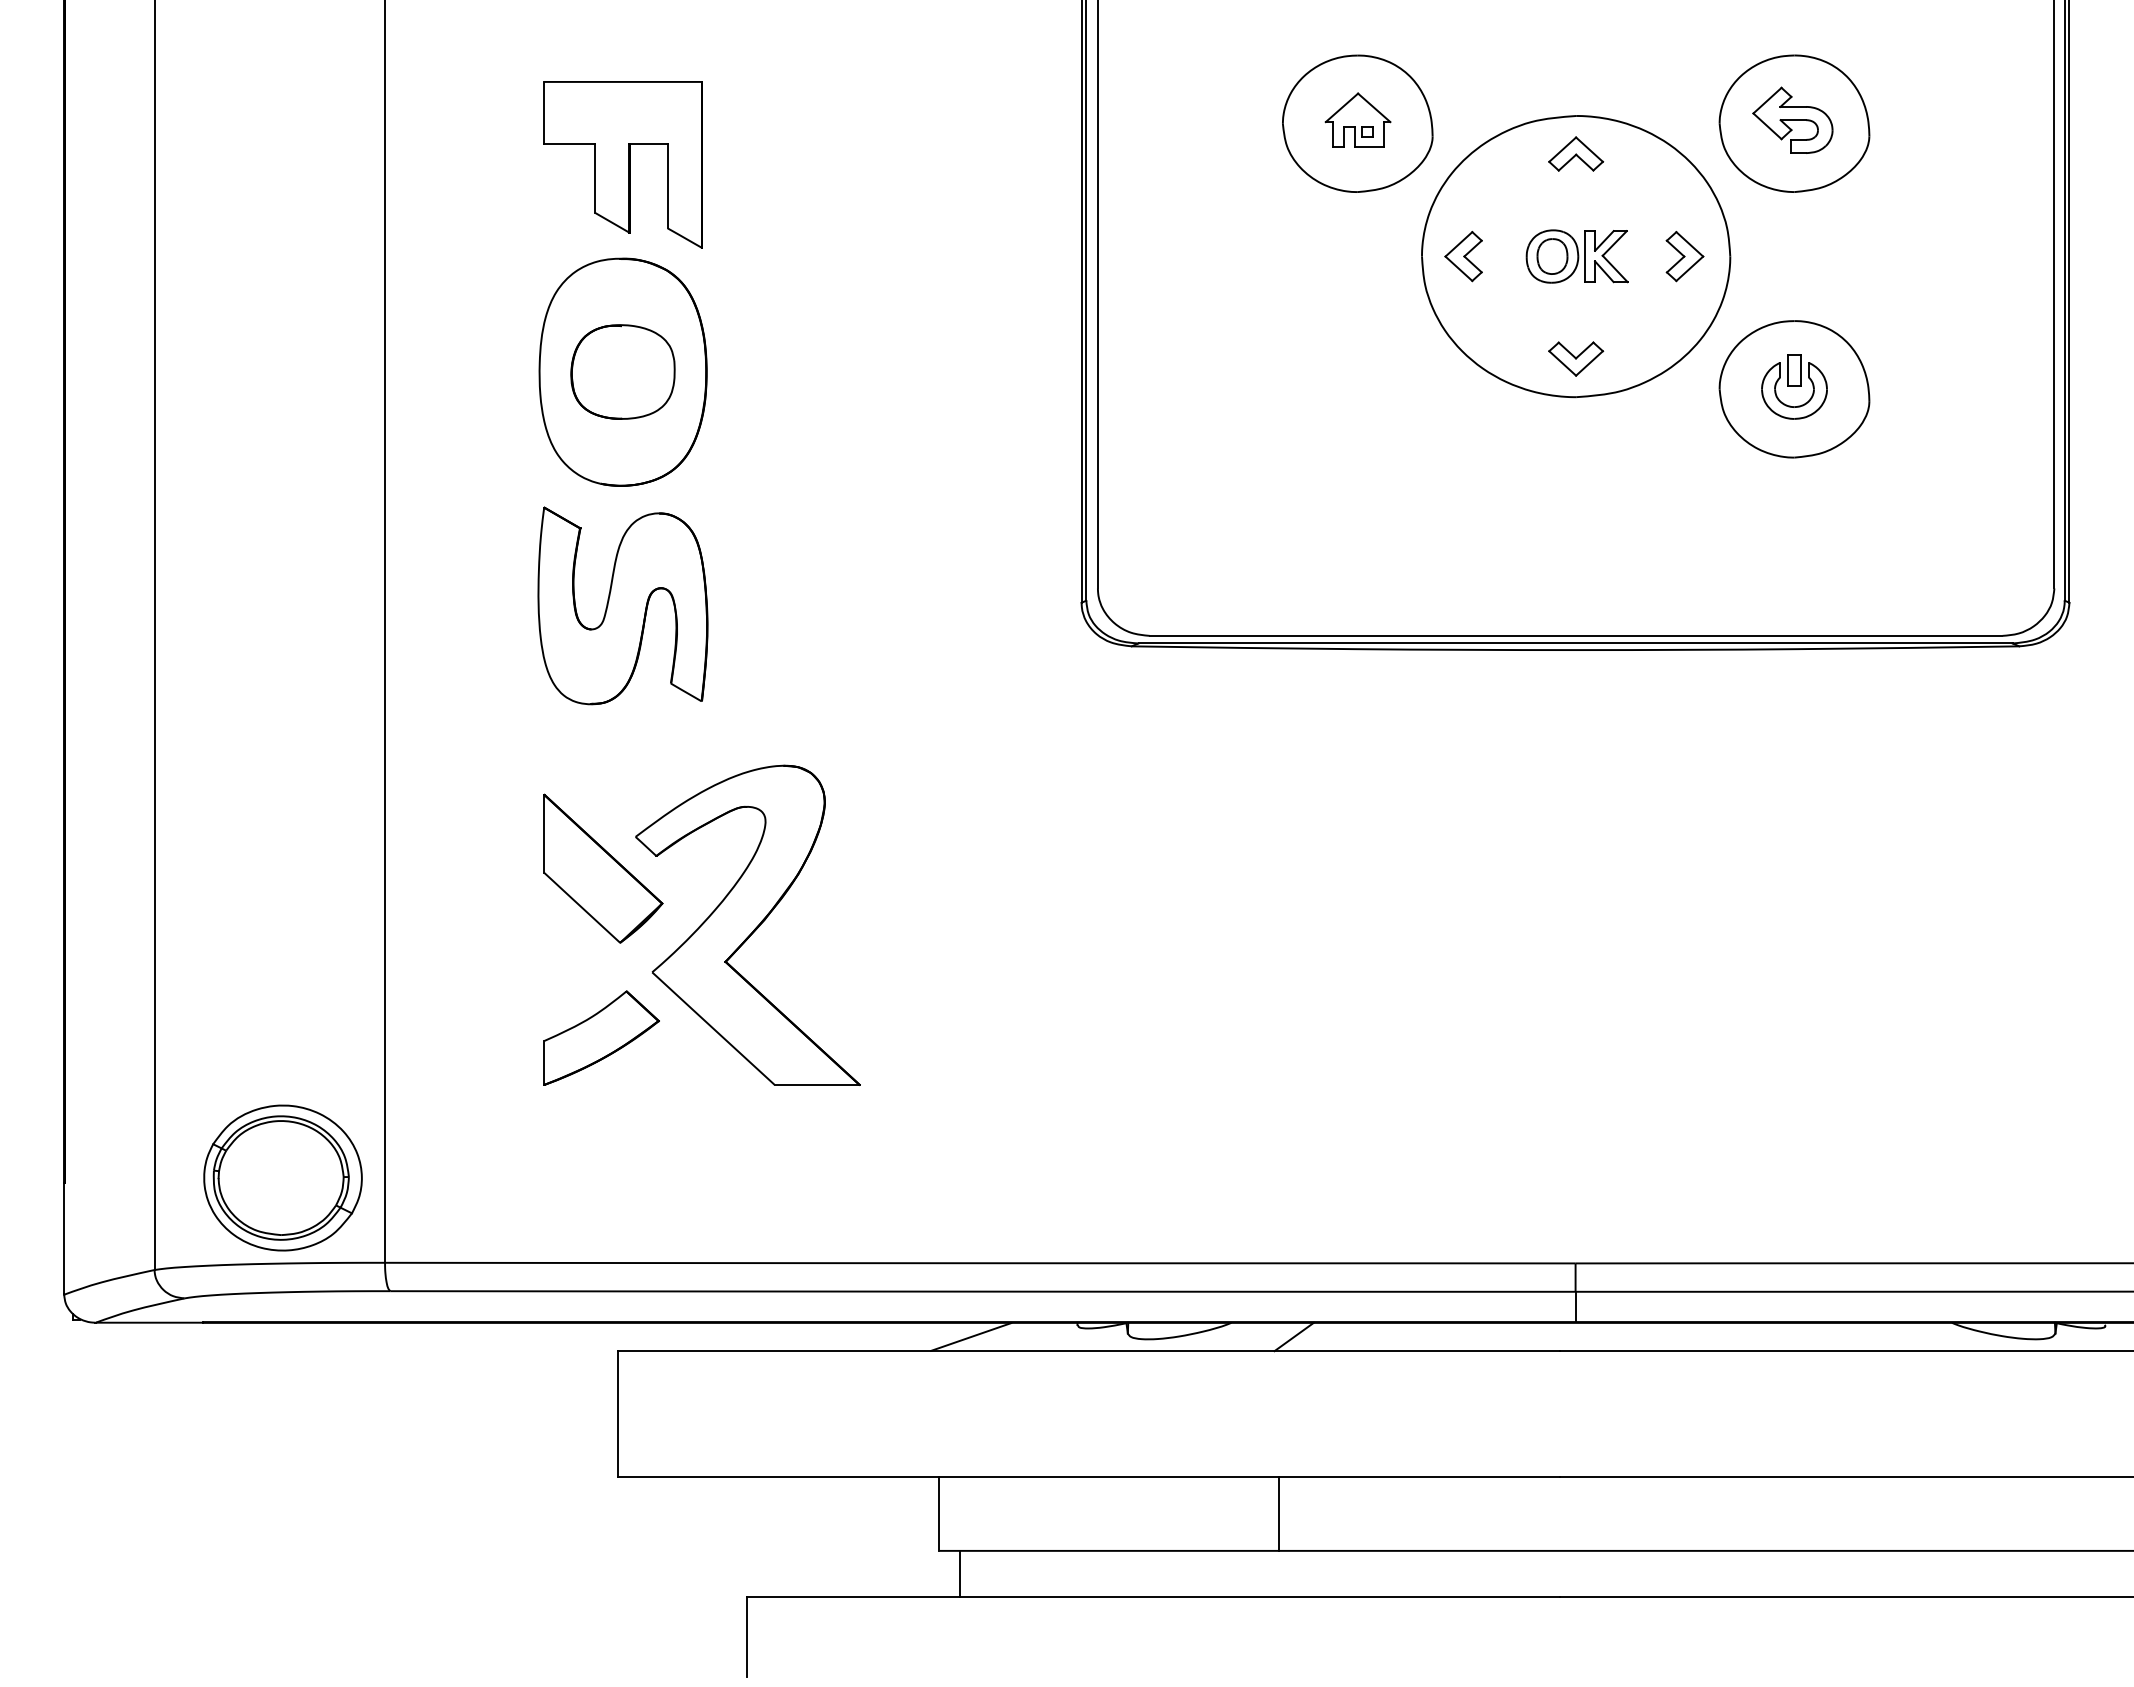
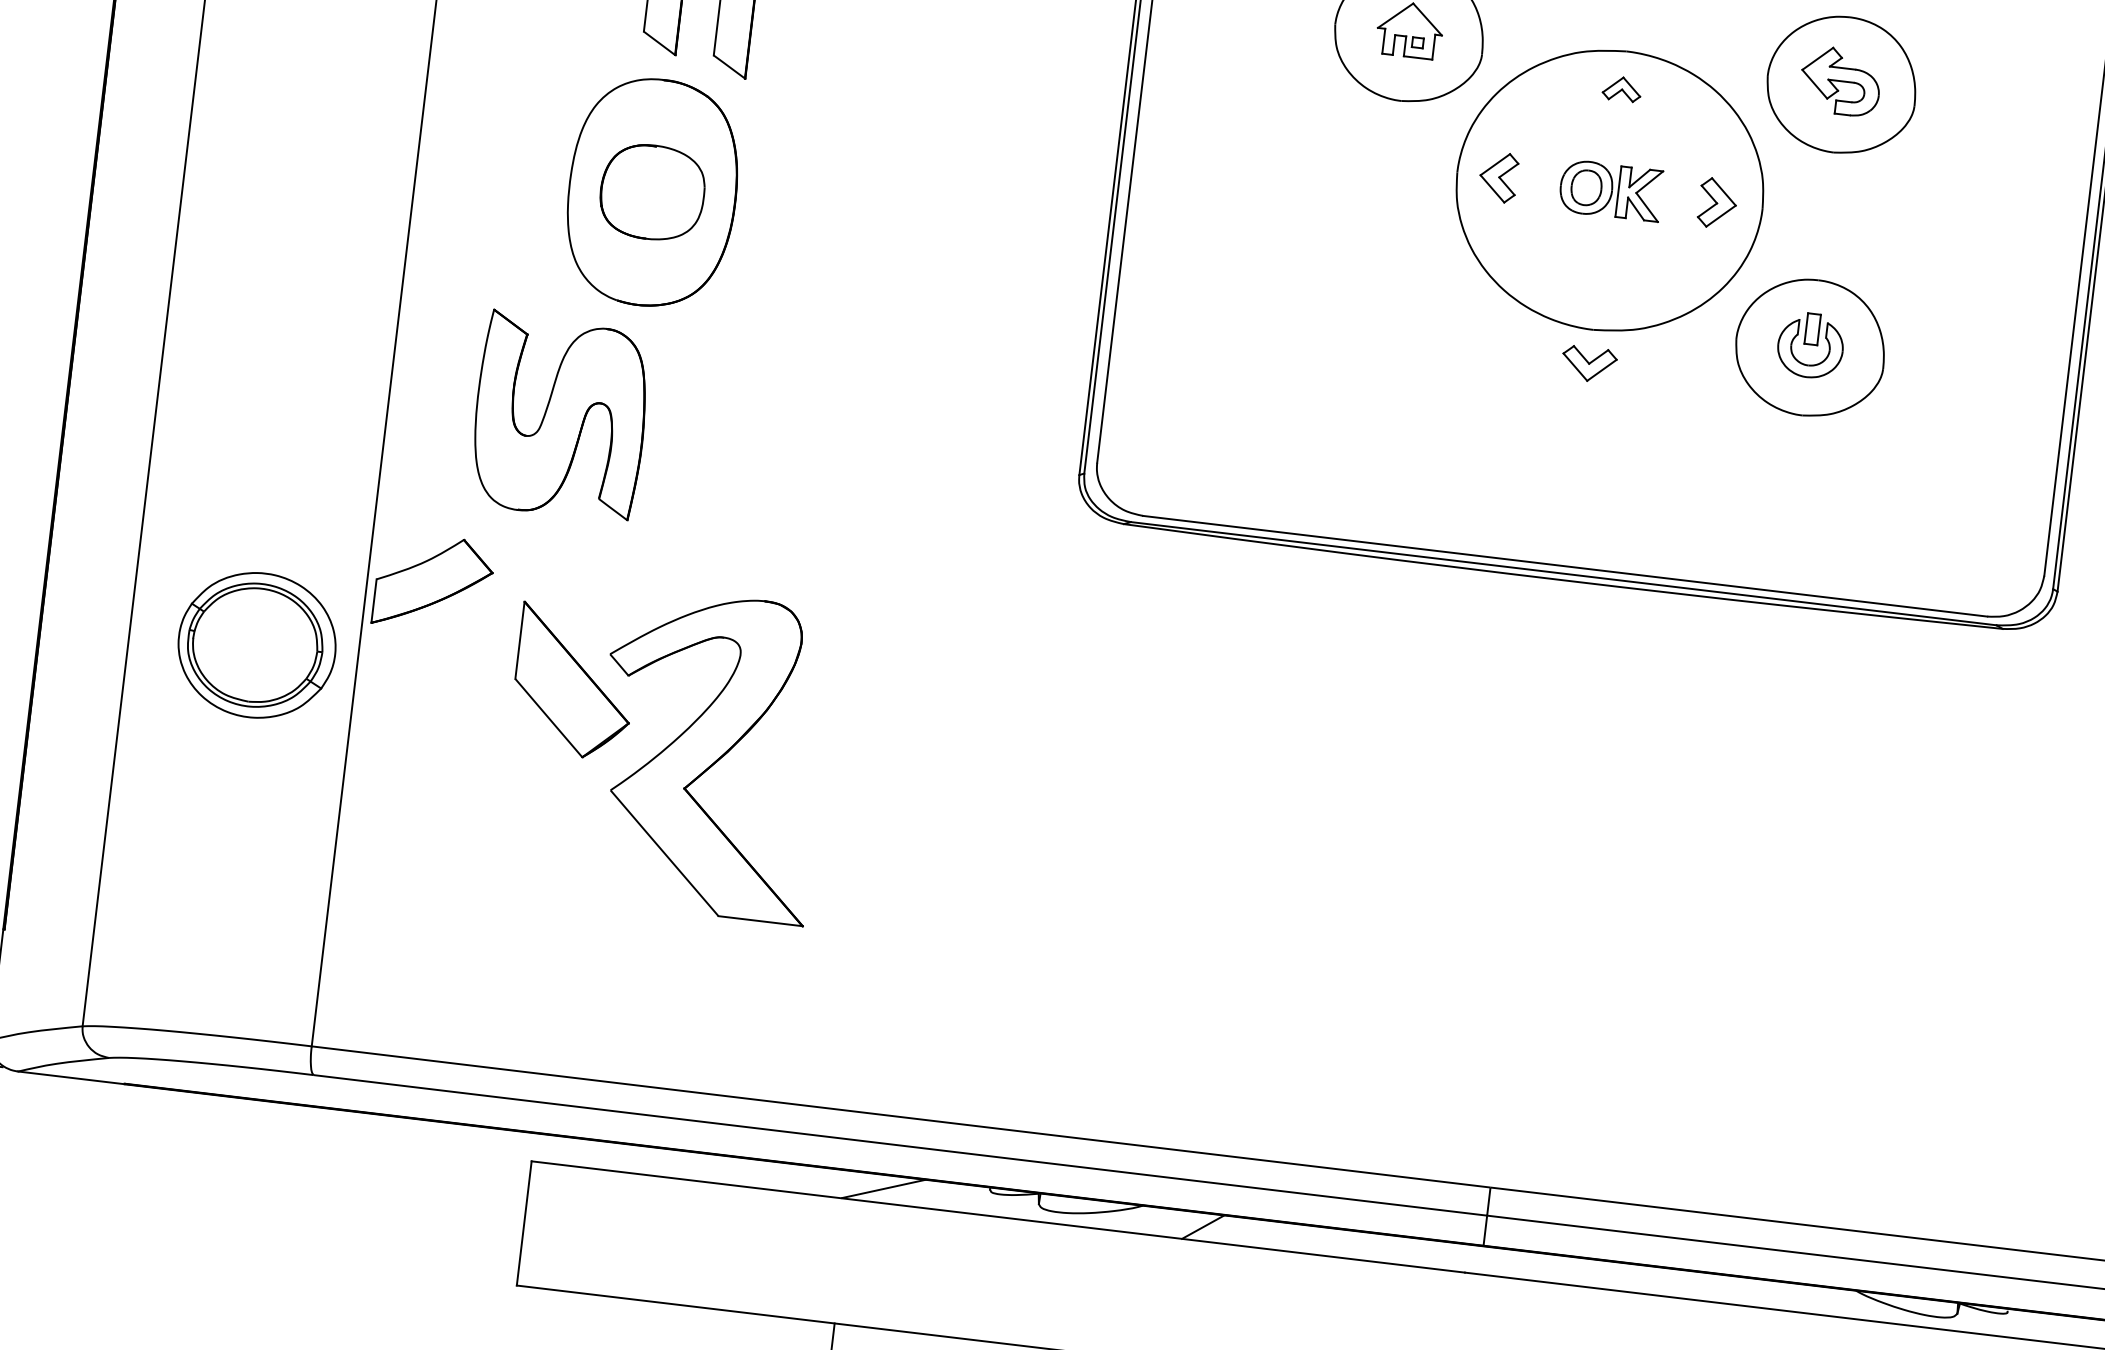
part: (1576, 153) -> (1622, 88), size x0.7
part: (1576, 358) -> (1589, 363), moved
part: (622, 605) -> (560, 415), moved
part: (601, 1037) -> (433, 582), moved
part: (282, 1177) -> (256, 644), moved

